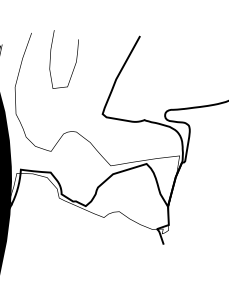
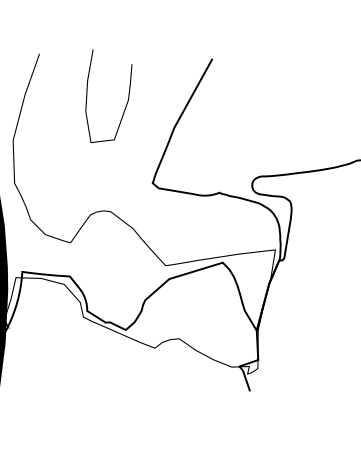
curve: (75, 62) -> (126, 100), moved

